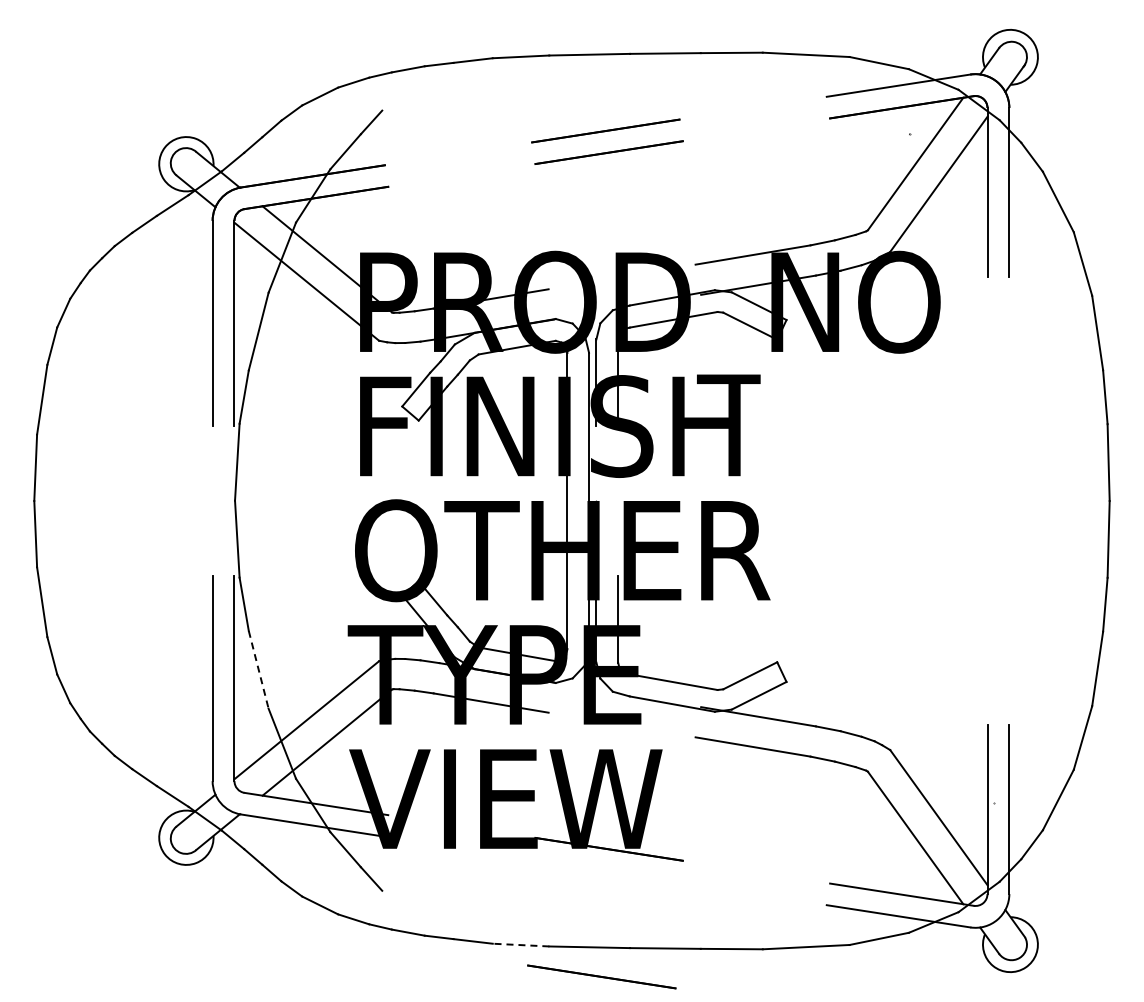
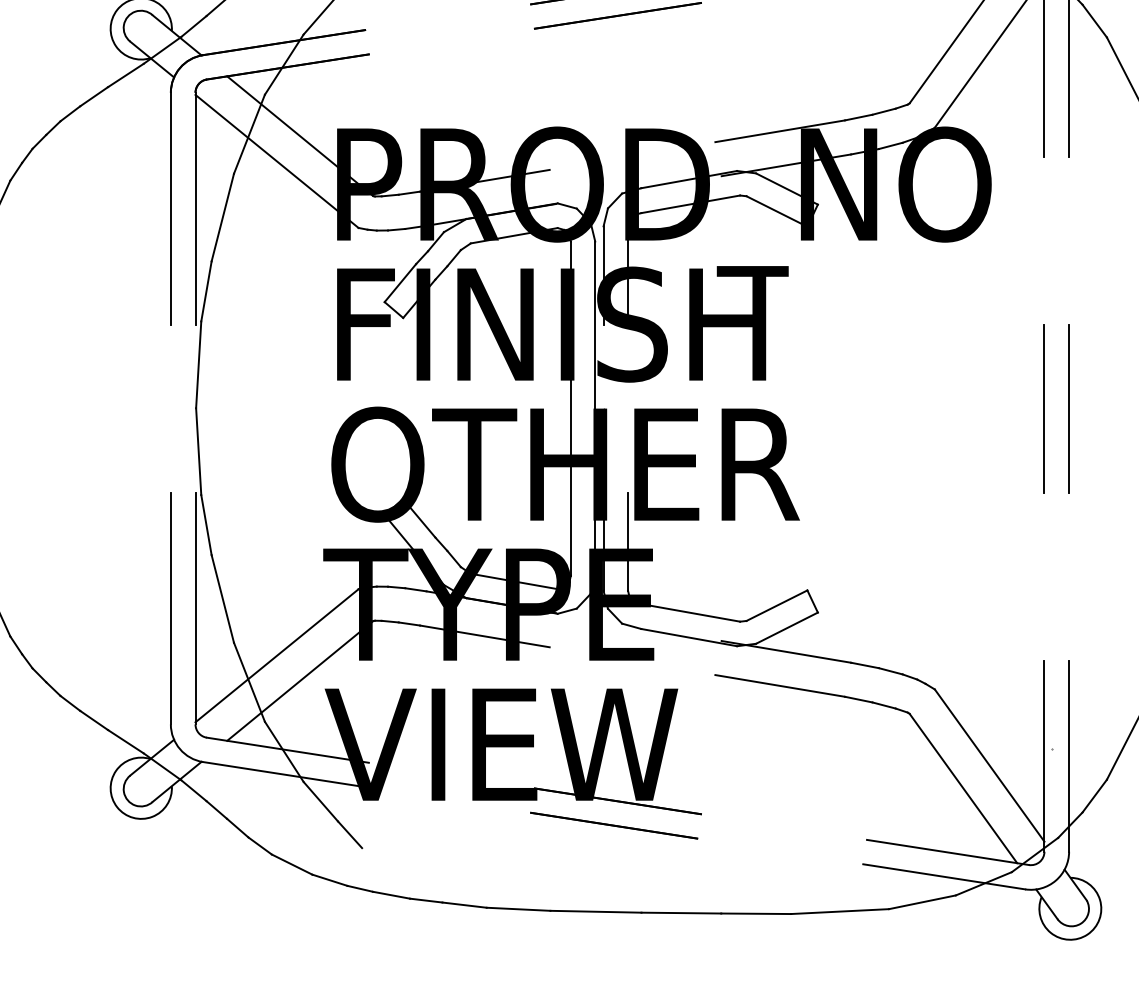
line: (987, 500) -> (1044, 408), added
line: (1009, 500) -> (1069, 408), added
line: (258, 670) -> (222, 599), dashed -> solid
line: (520, 945) -> (517, 909), dashed -> solid
line: (601, 976) -> (613, 825), moved

